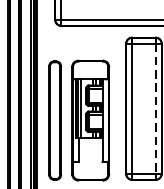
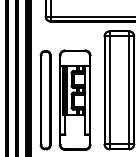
line: (156, 108) -> (129, 90), dashed -> solid

